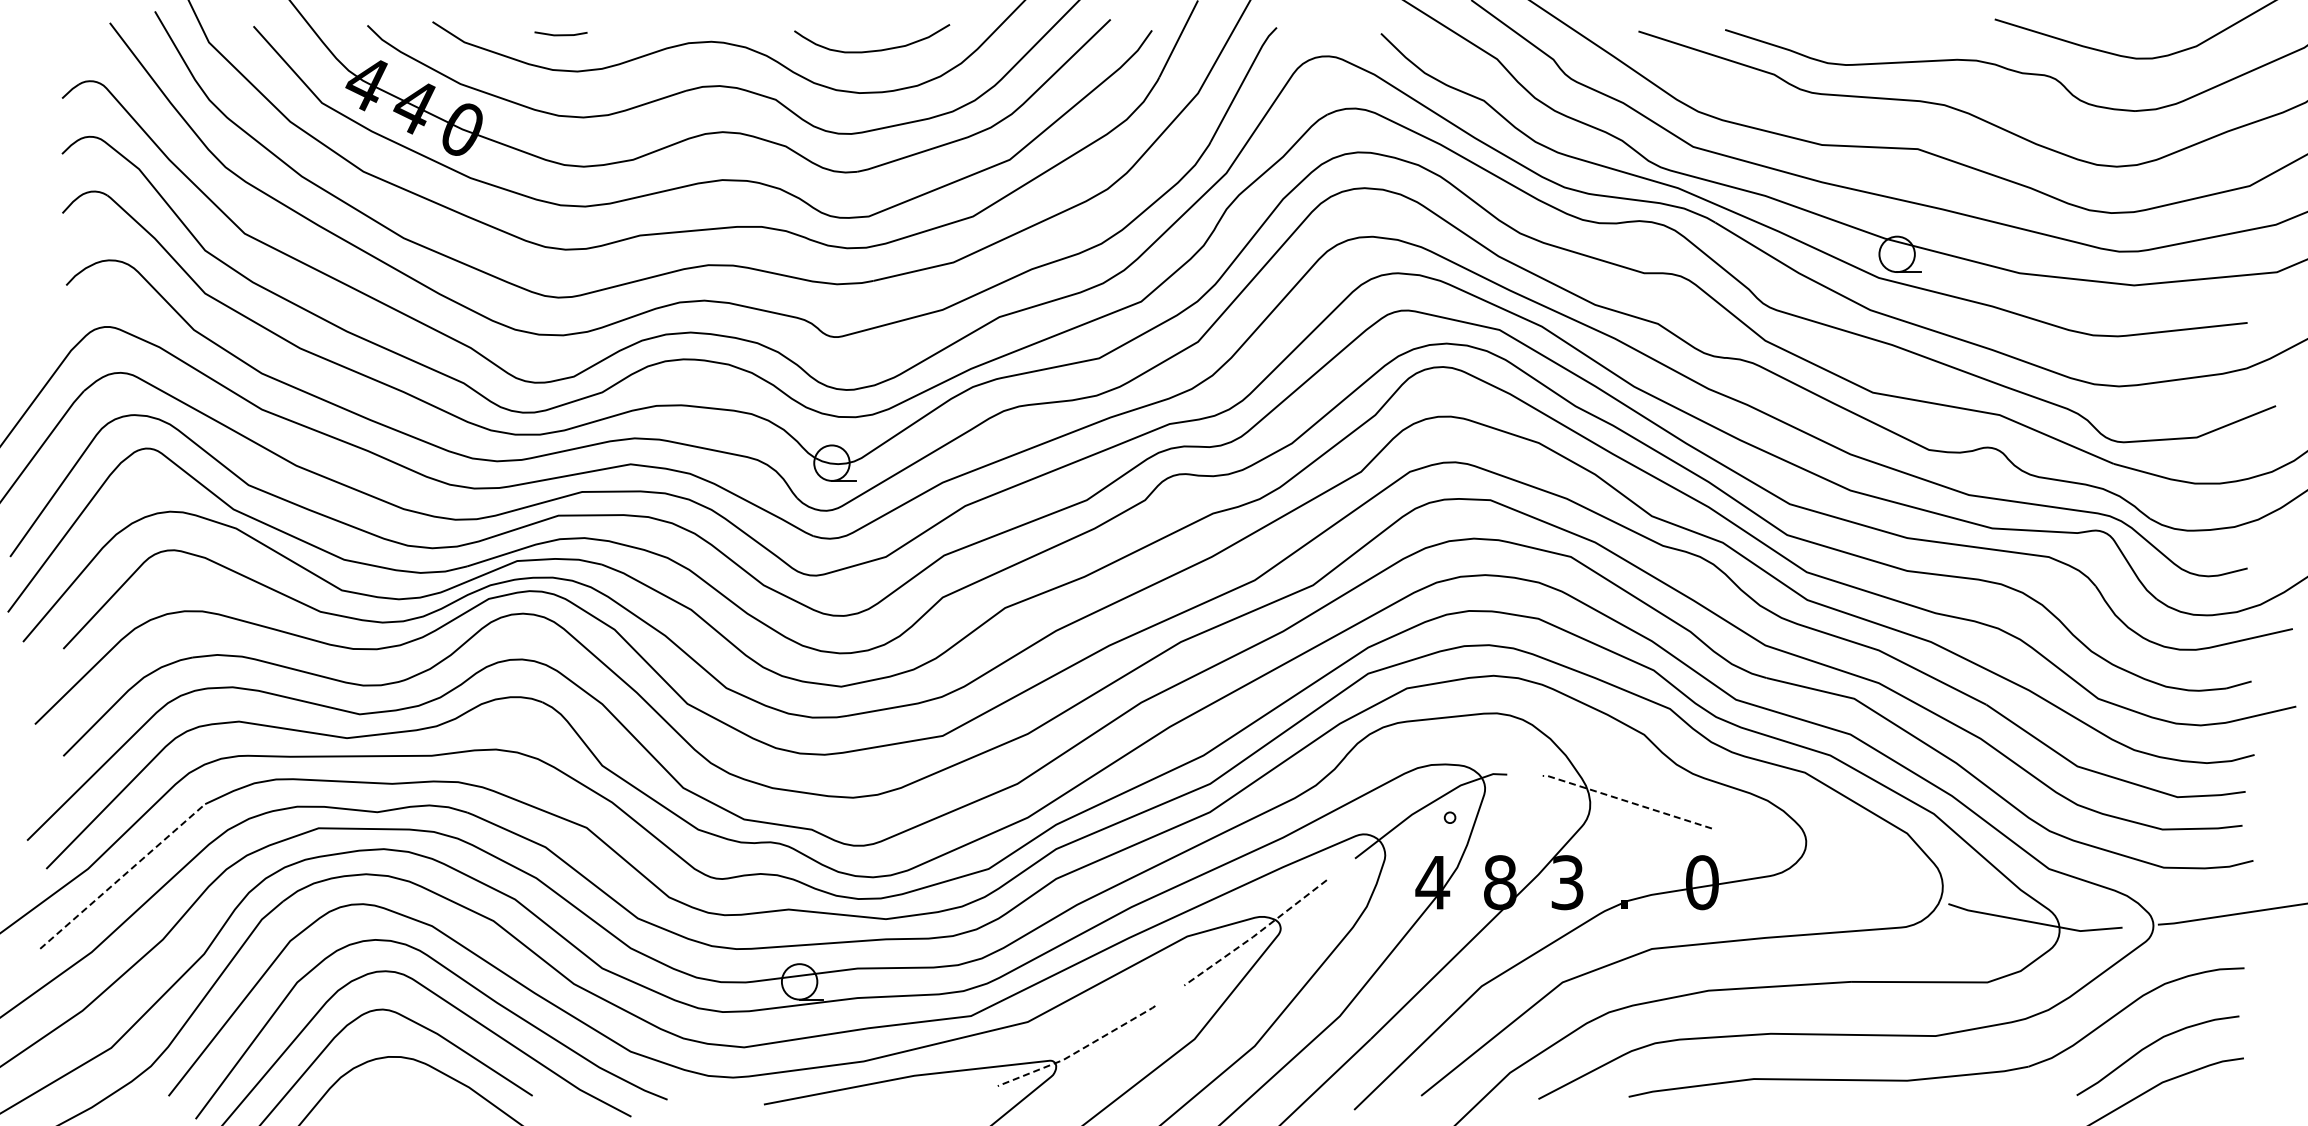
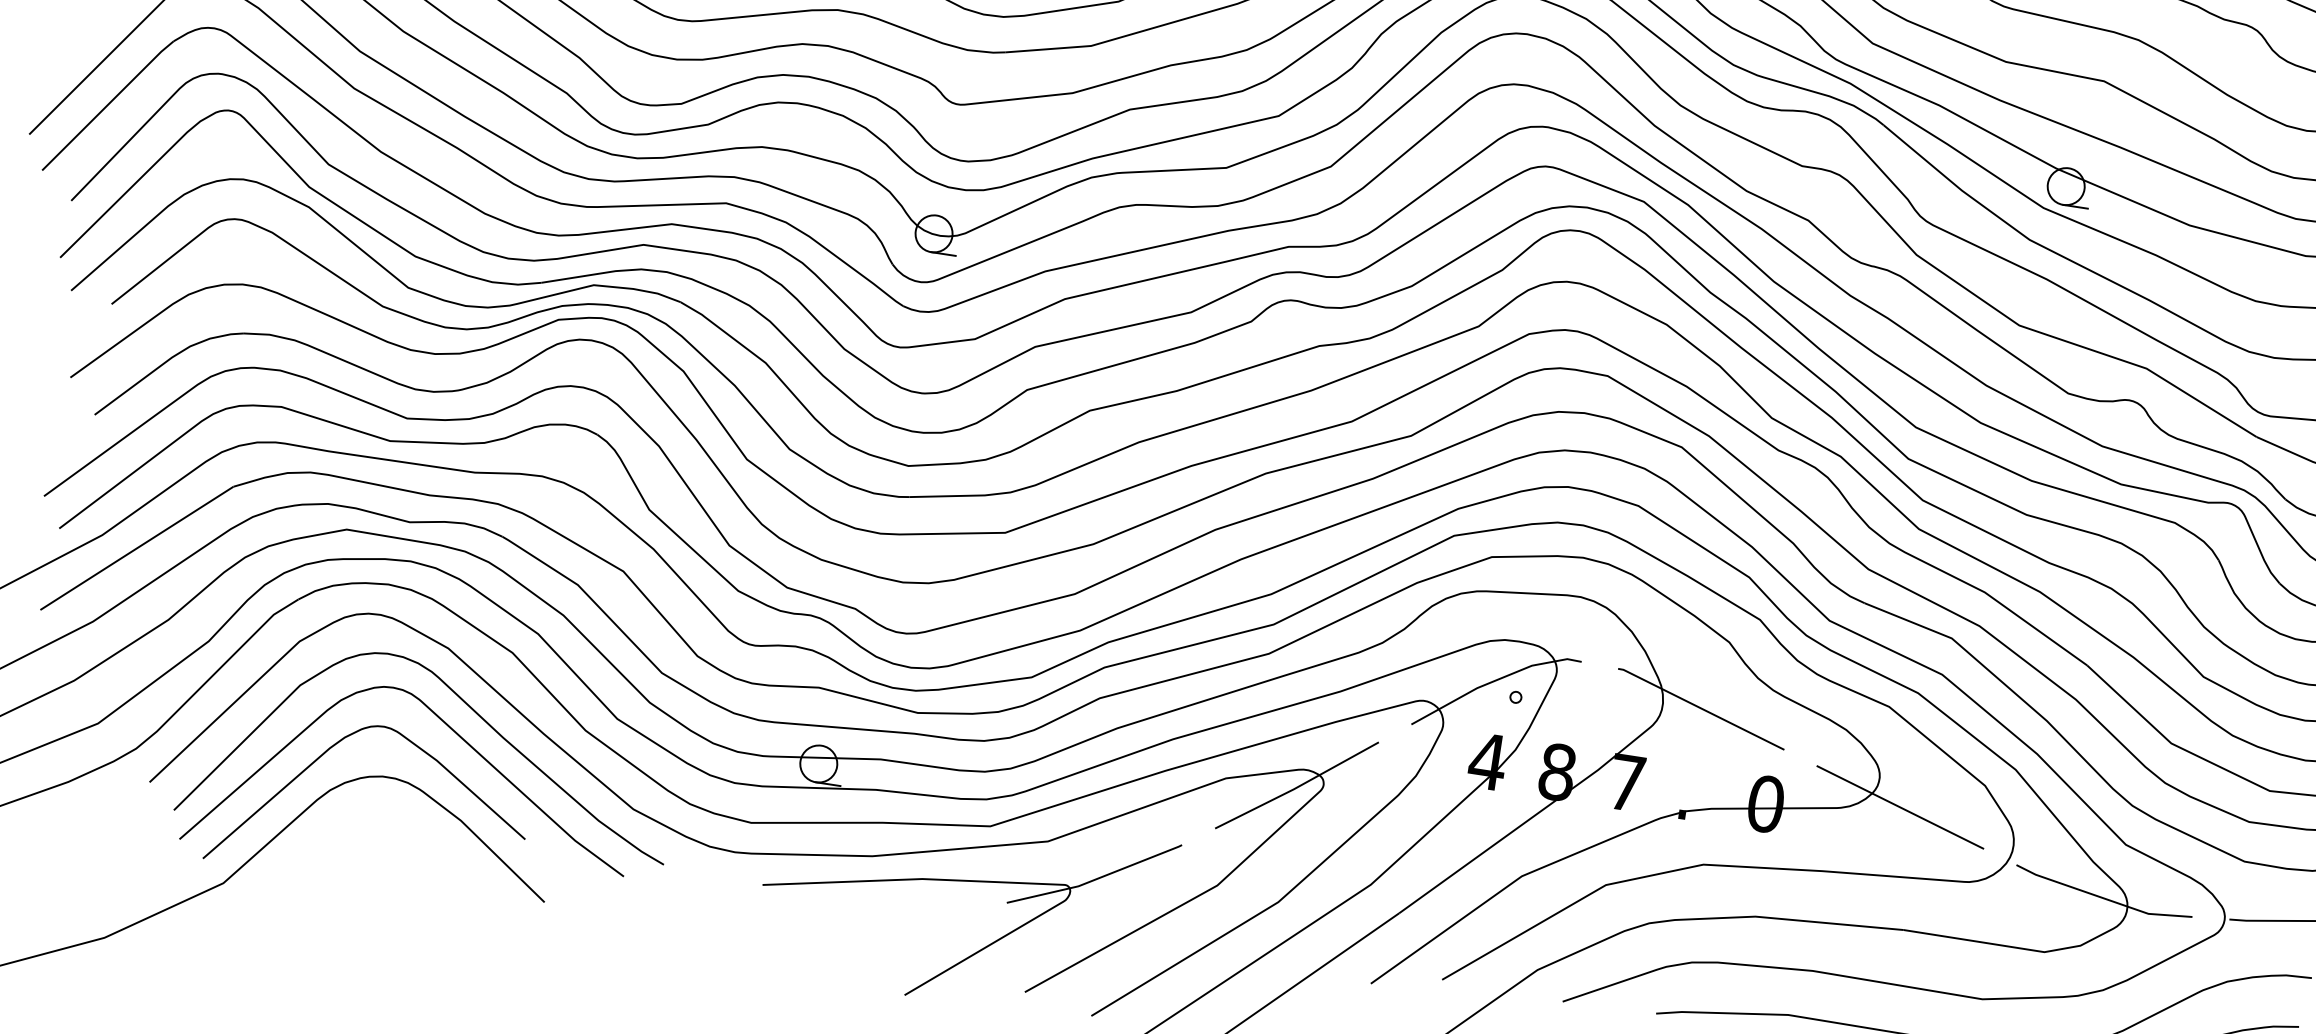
line: (1626, 801) -> (1700, 708), dashed -> solid
line: (1829, 866) -> (1899, 807), added
line: (122, 876) -> (136, 548), dashed -> solid
text: (1567, 882) -> (1626, 782), 3 -> 7
line: (1256, 934) -> (1297, 787), dashed -> solid
line: (1078, 1051) -> (1095, 879), dashed -> solid

